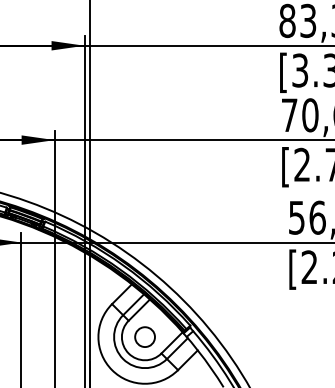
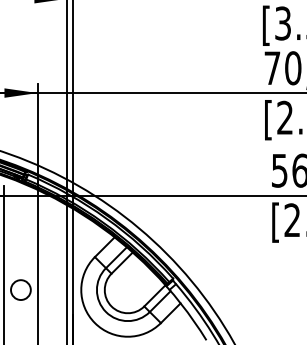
circle: (144, 336) -> (20, 289), moved

